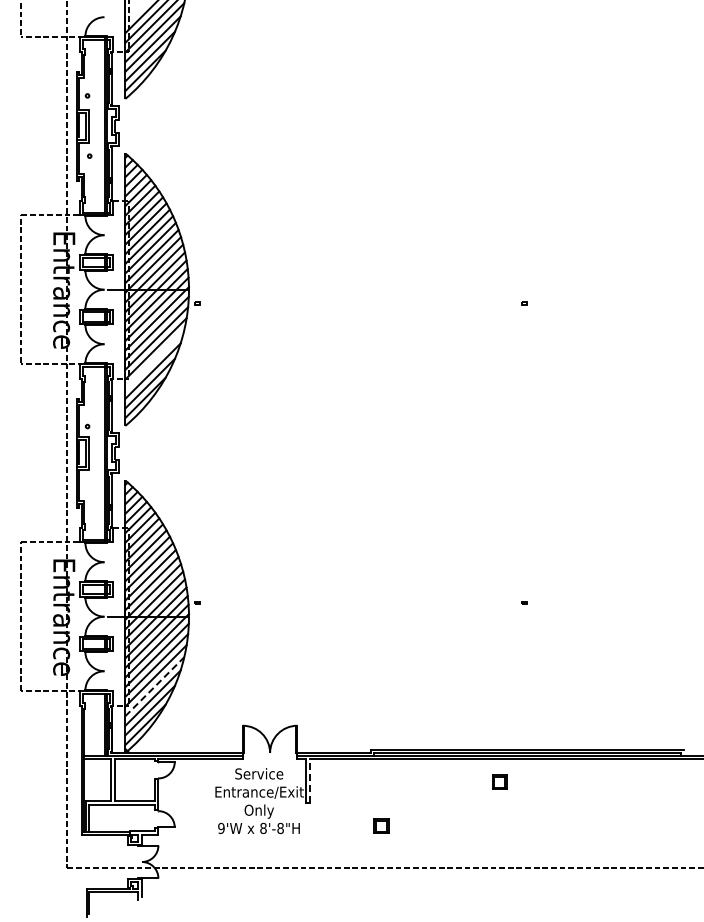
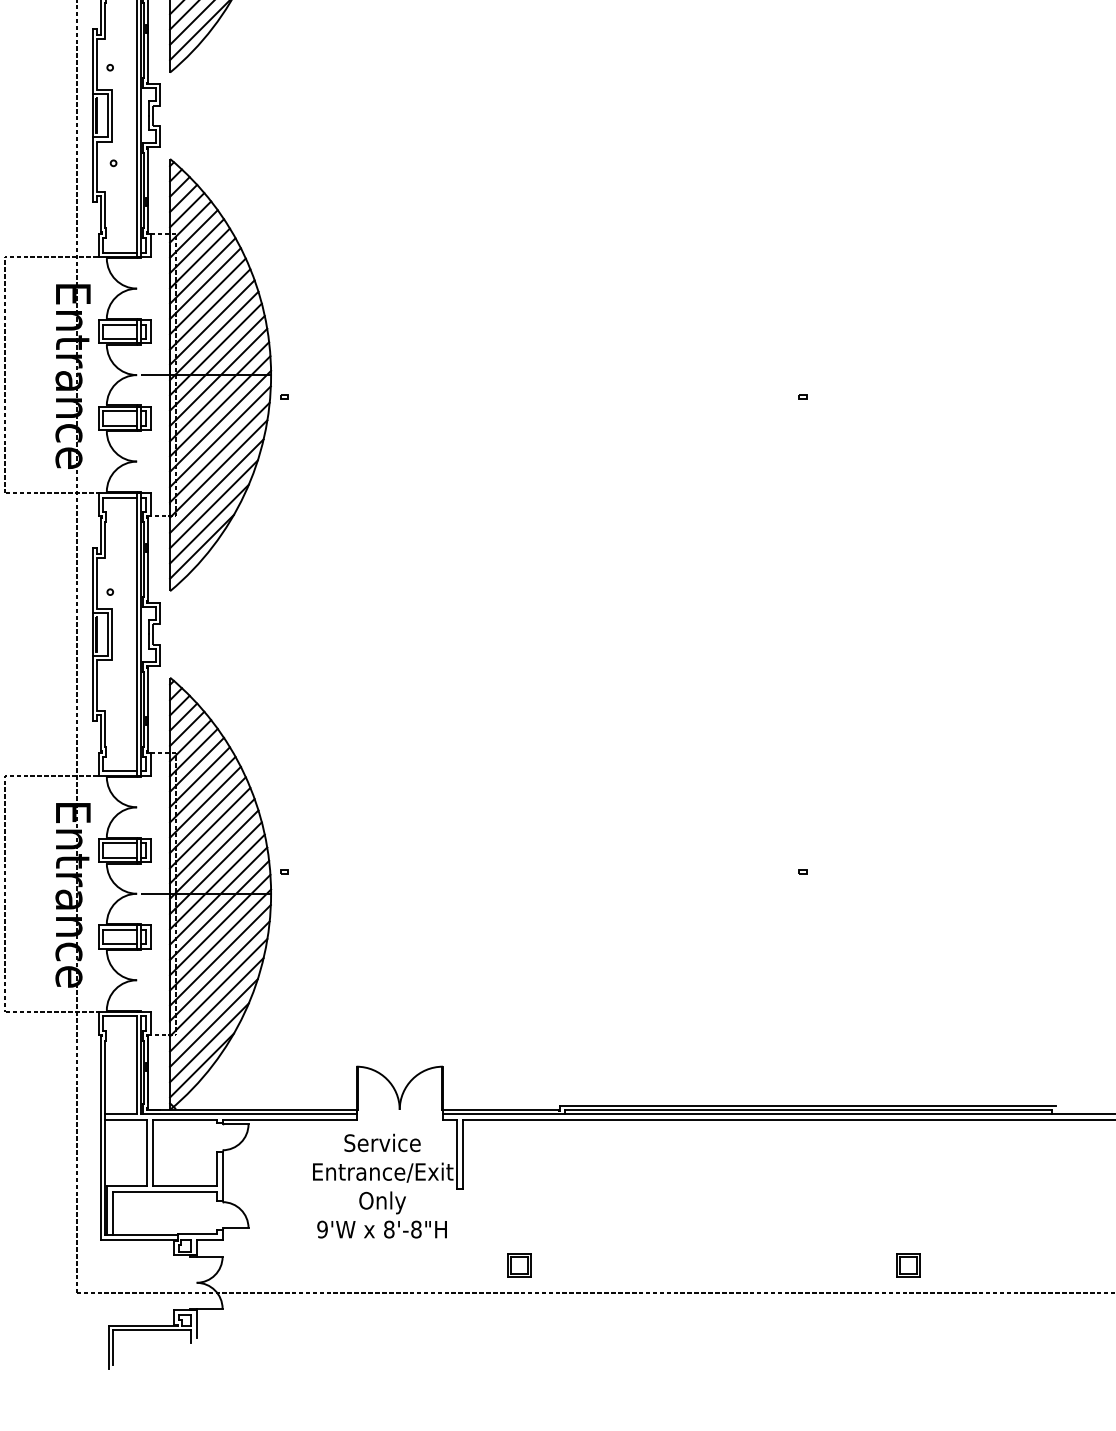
line: (154, 359) -> (216, 485), added
line: (154, 686) -> (216, 1004), dashed -> solid
line: (310, 781) -> (463, 1155), dashed -> solid
part: (499, 781) -> (907, 1264), moved
part: (381, 825) -> (519, 1264), moved

